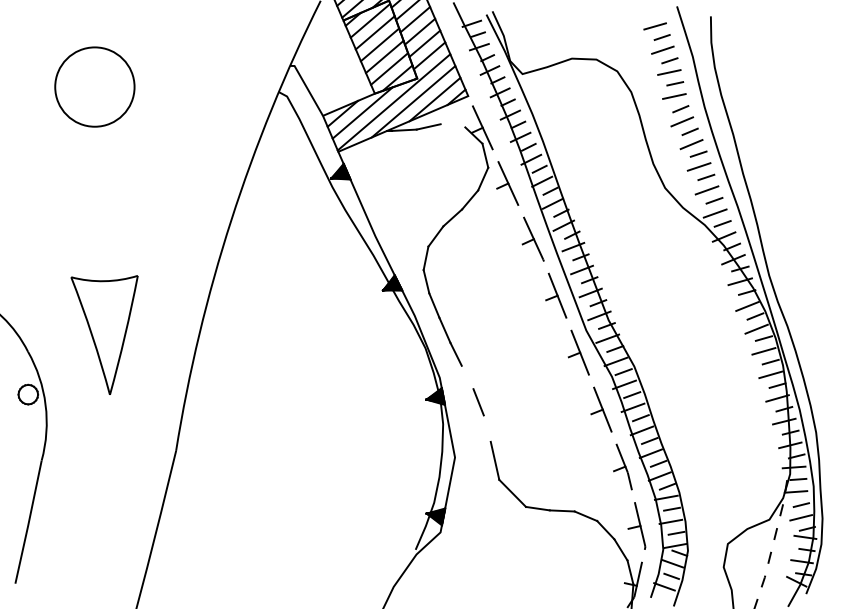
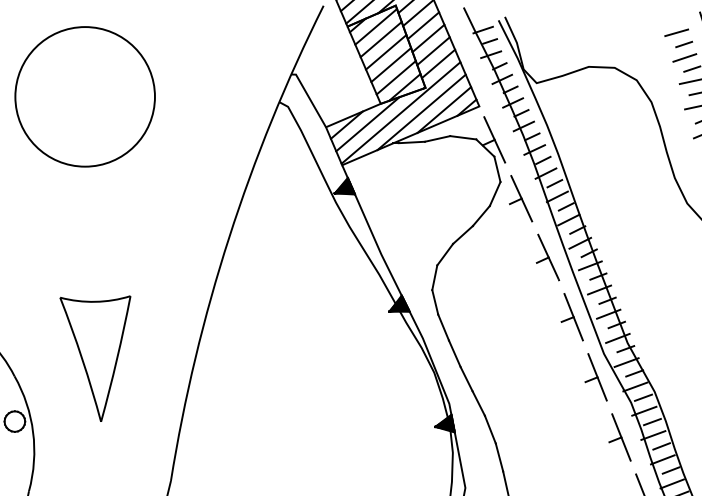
circle: (94, 86) -> (84, 96), size x1.67
line: (452, 125) -> (462, 137), added
line: (467, 377) -> (478, 403), added
line: (486, 428) -> (498, 457), added

